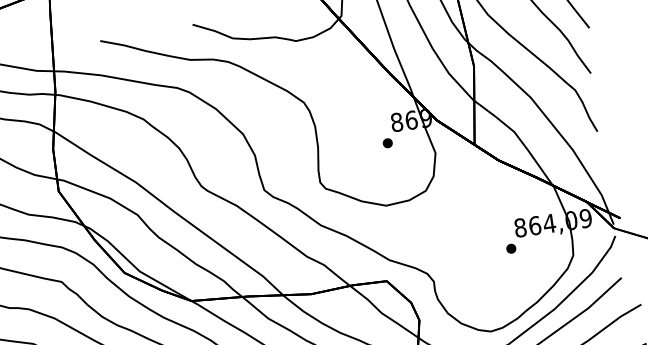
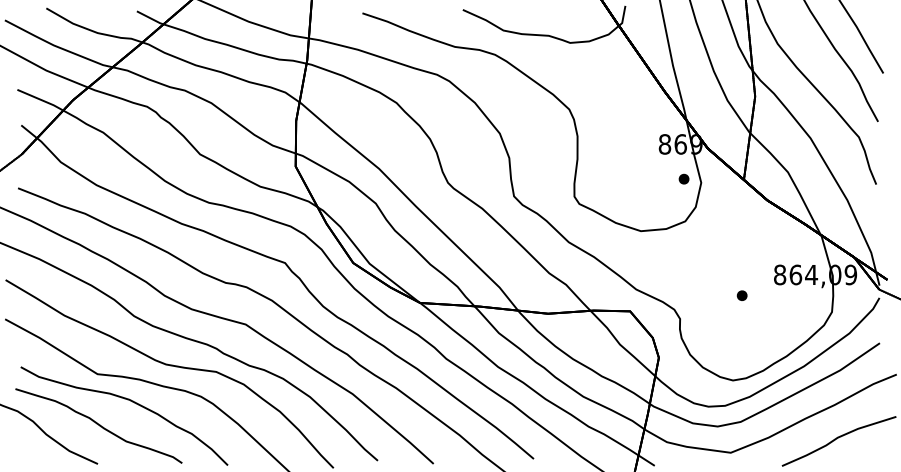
part: (387, 142) -> (683, 178), moved
part: (510, 248) -> (741, 295), moved

